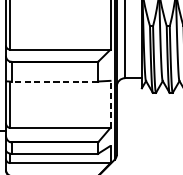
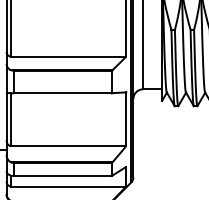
line: (54, 81) -> (62, 93), dashed -> solid
line: (110, 104) -> (126, 119), dashed -> solid

